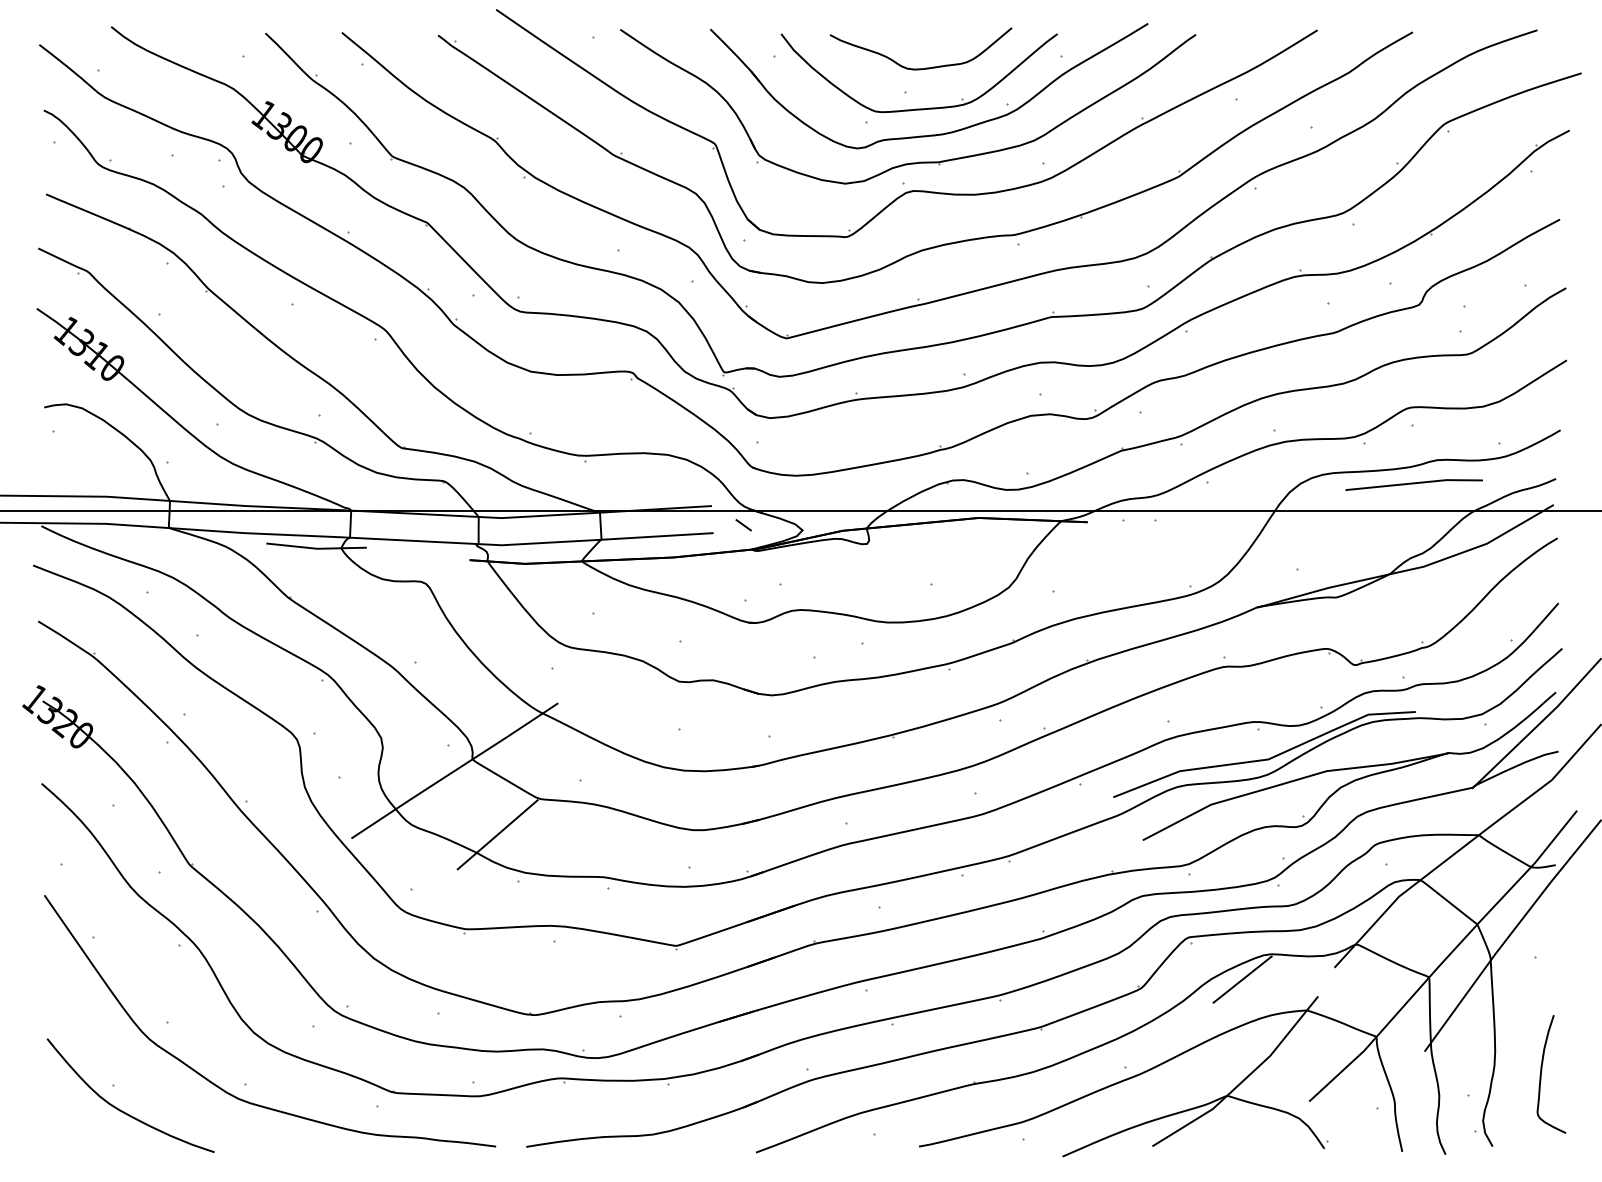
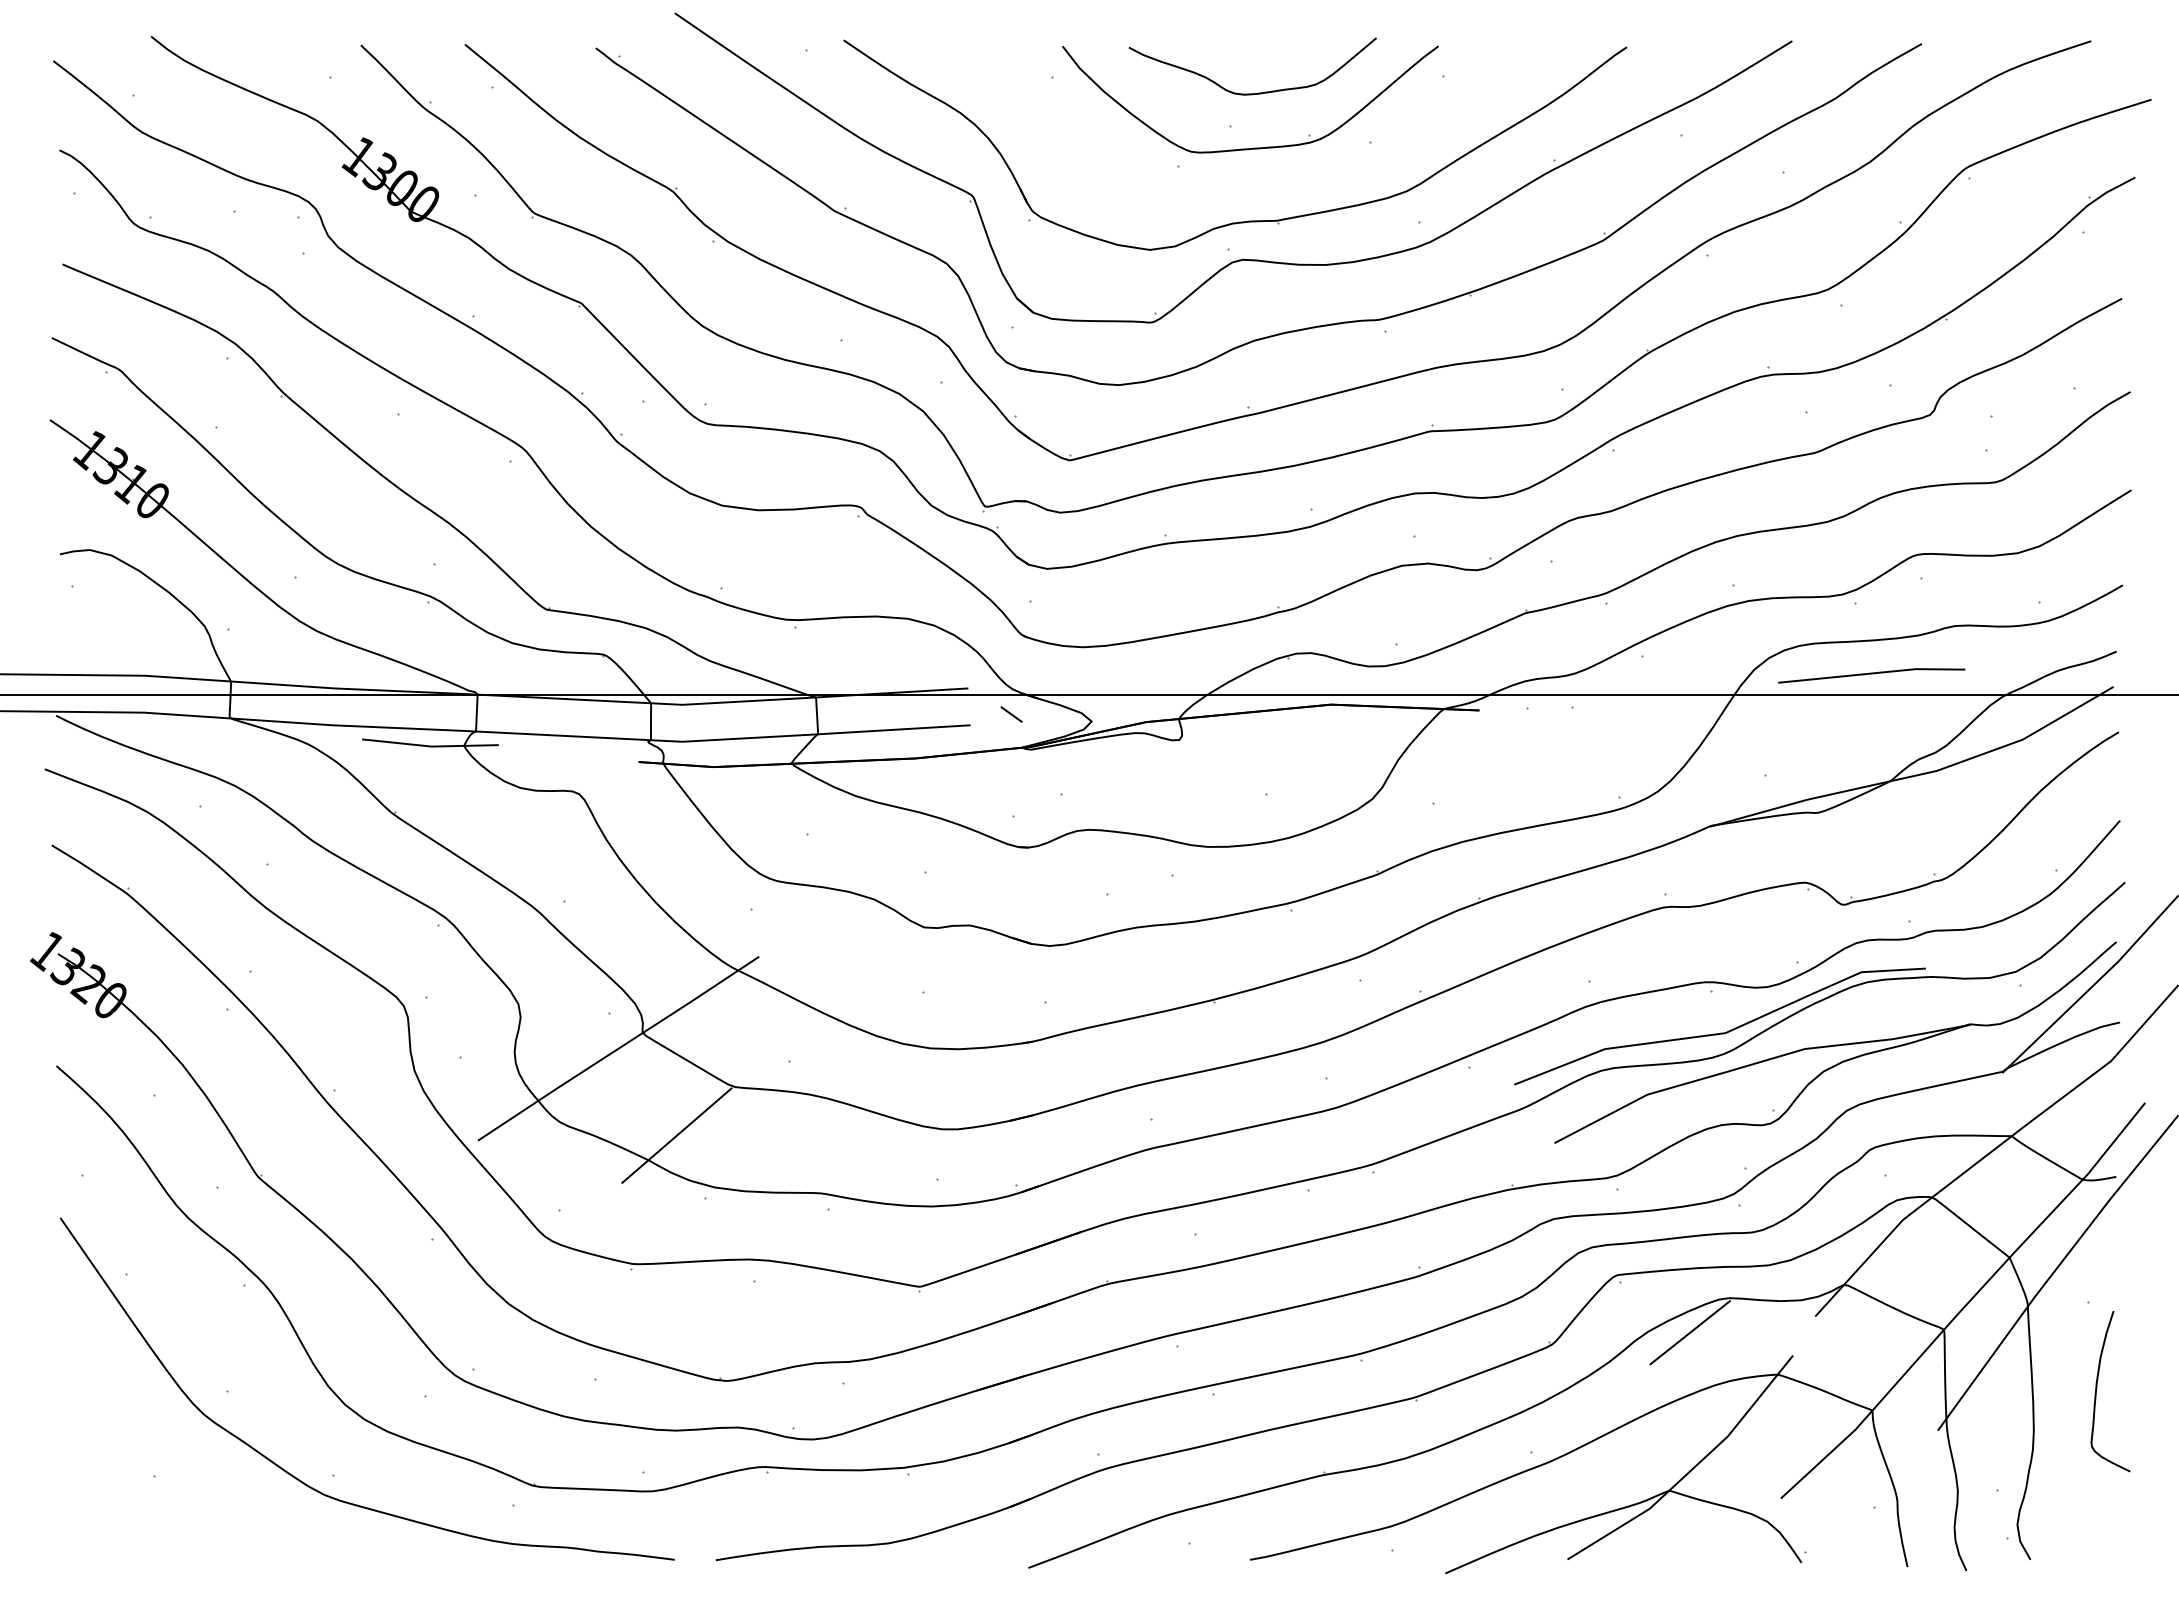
part: (936, 134) -> (1274, 182), removed
line: (1414, 484) -> (1871, 674), moved
curve: (1541, 1072) -> (2097, 1389), moved
curve: (123, 1111) -> (167, 1511), removed

